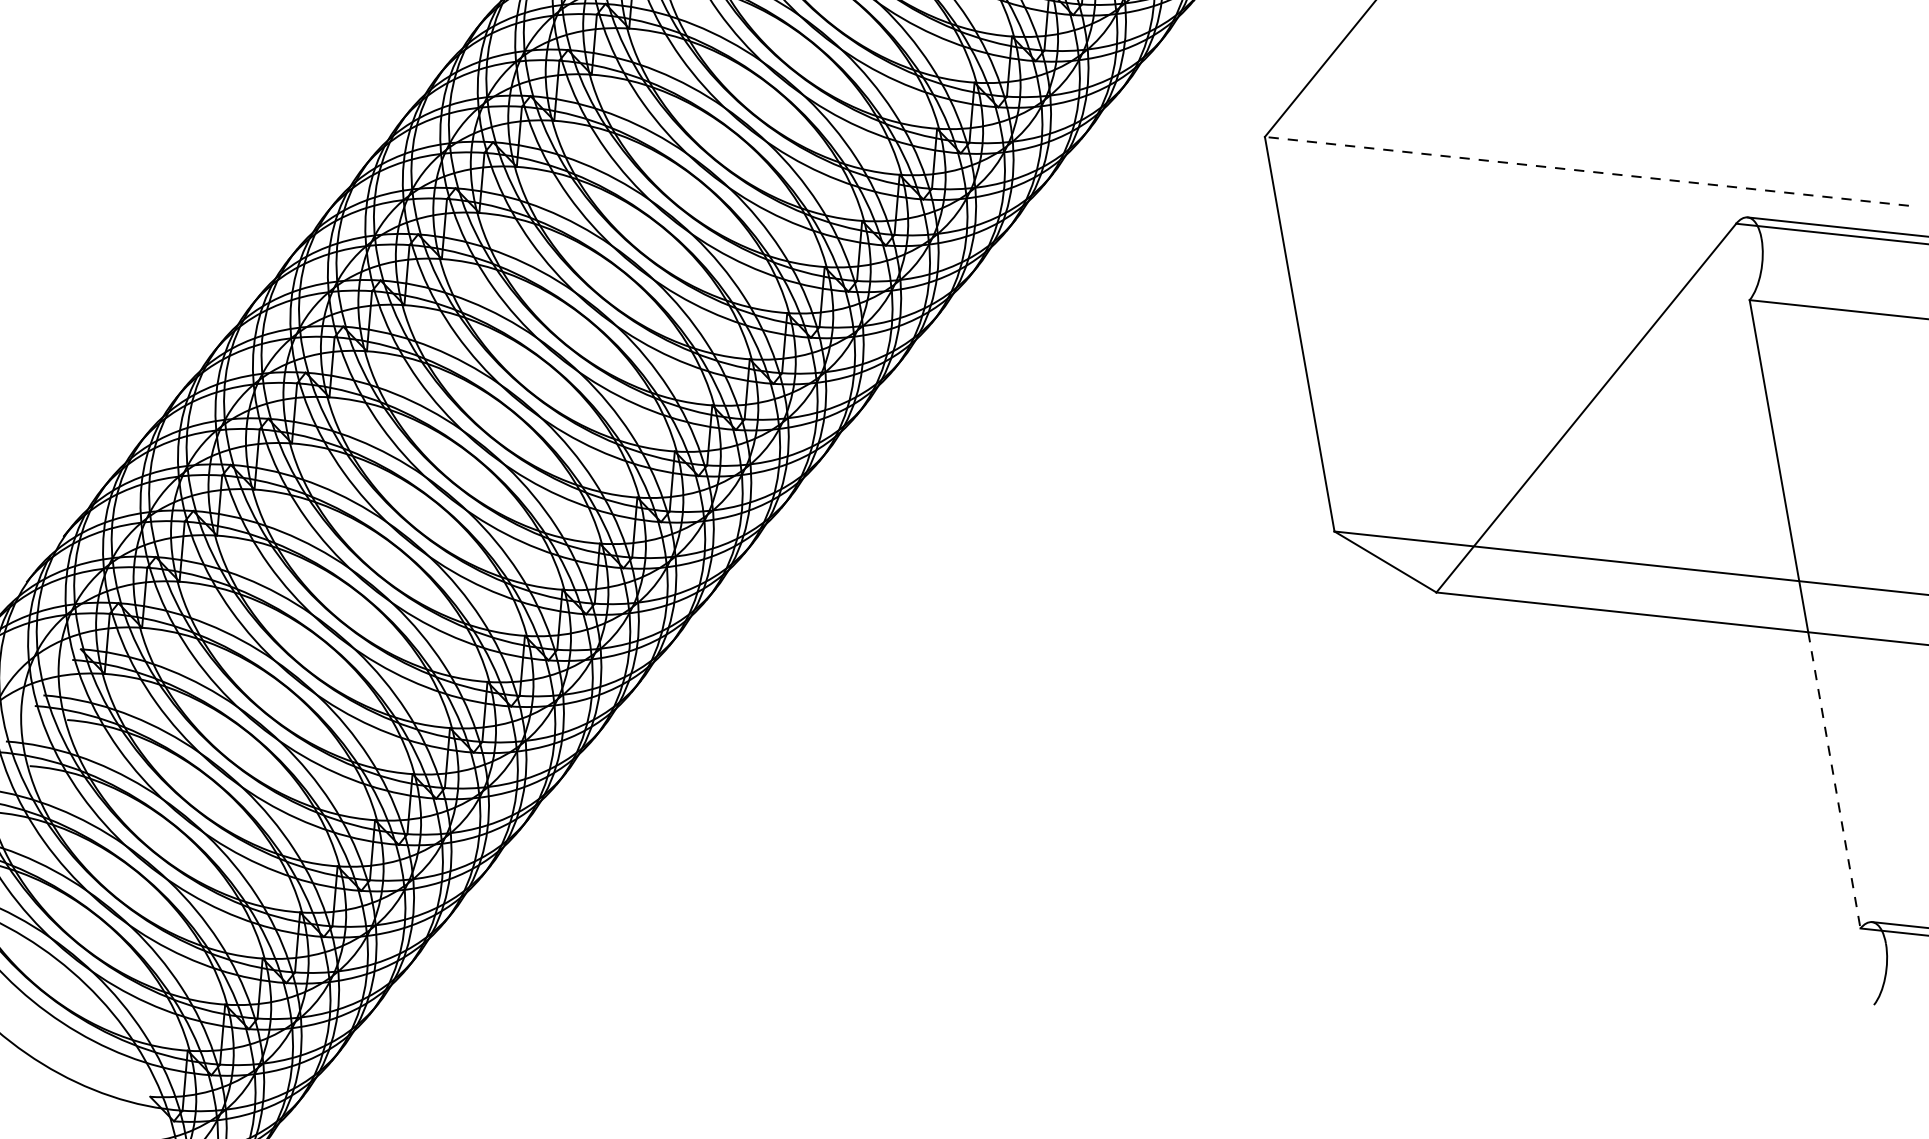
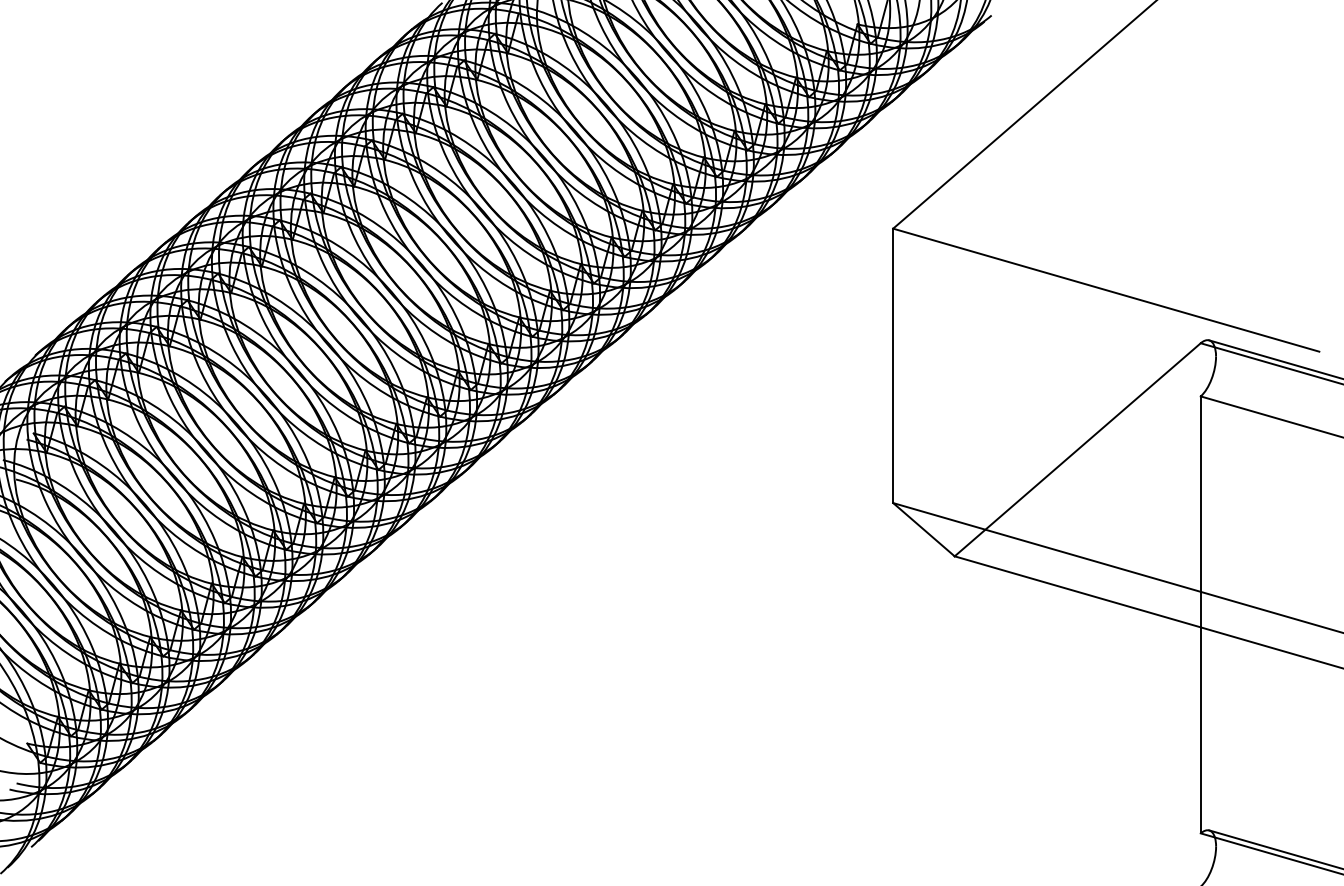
line: (1587, 171) -> (1106, 290), dashed -> solid
line: (1834, 780) -> (1200, 730), dashed -> solid

